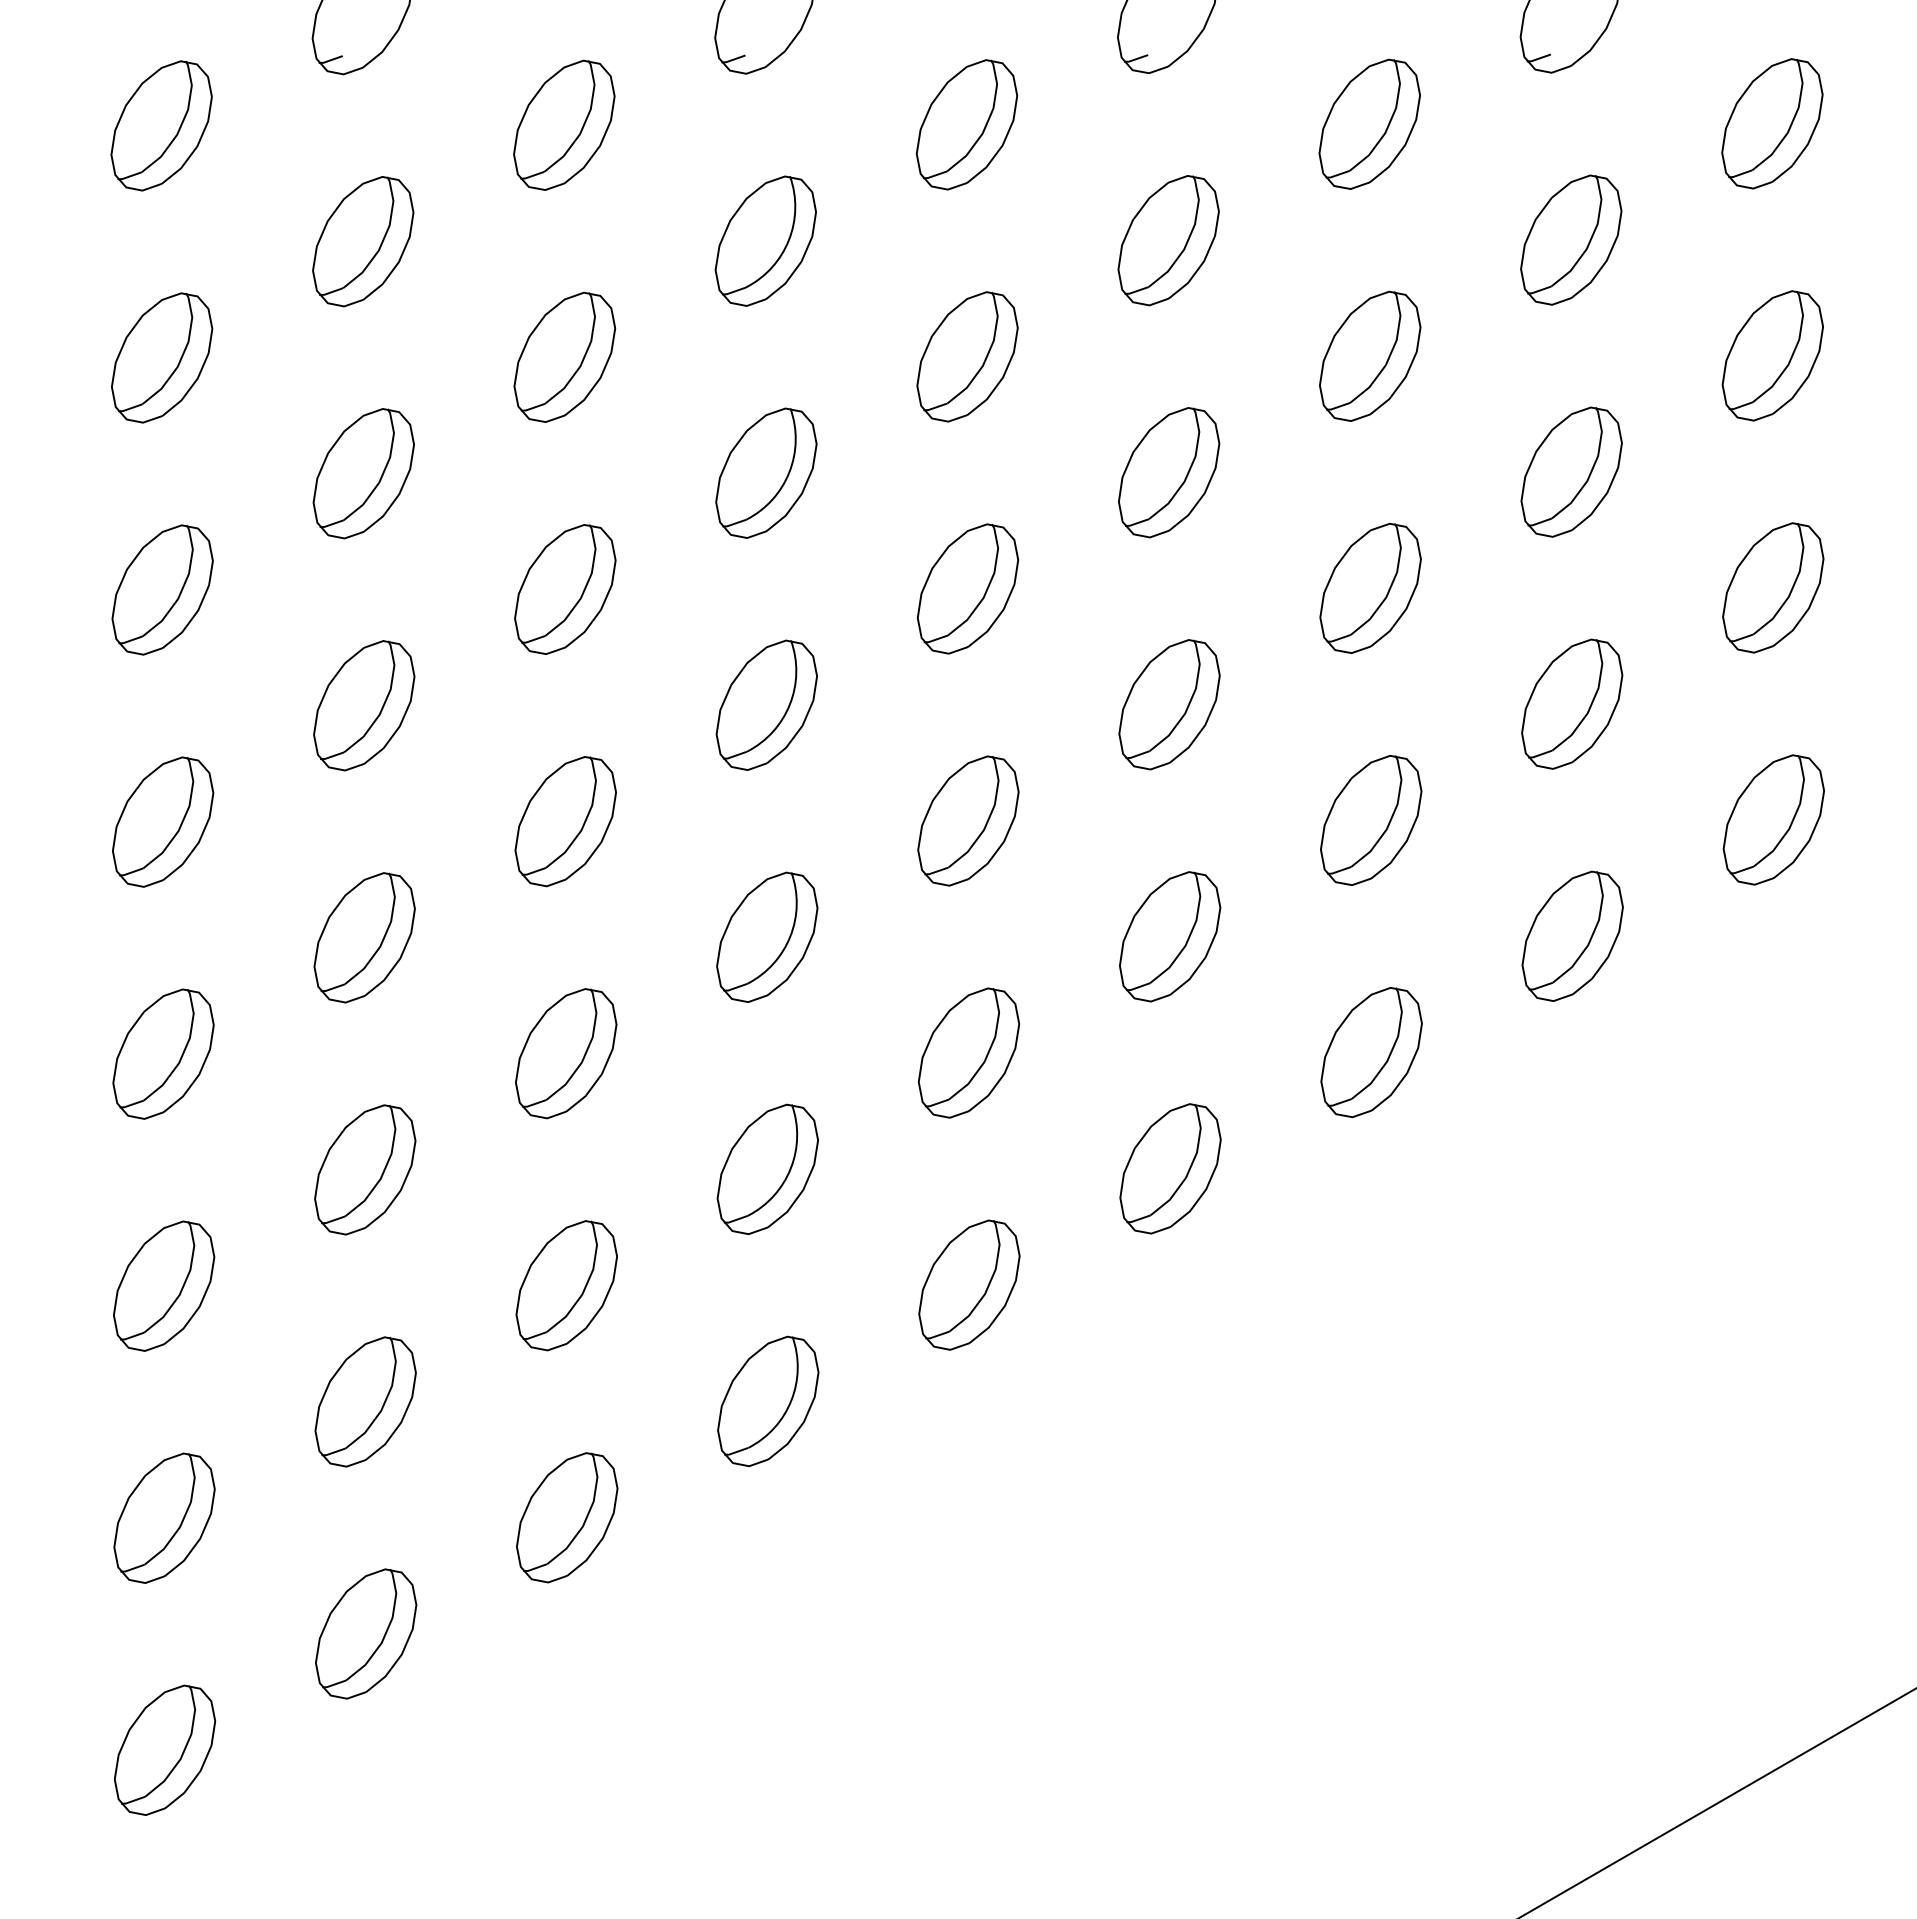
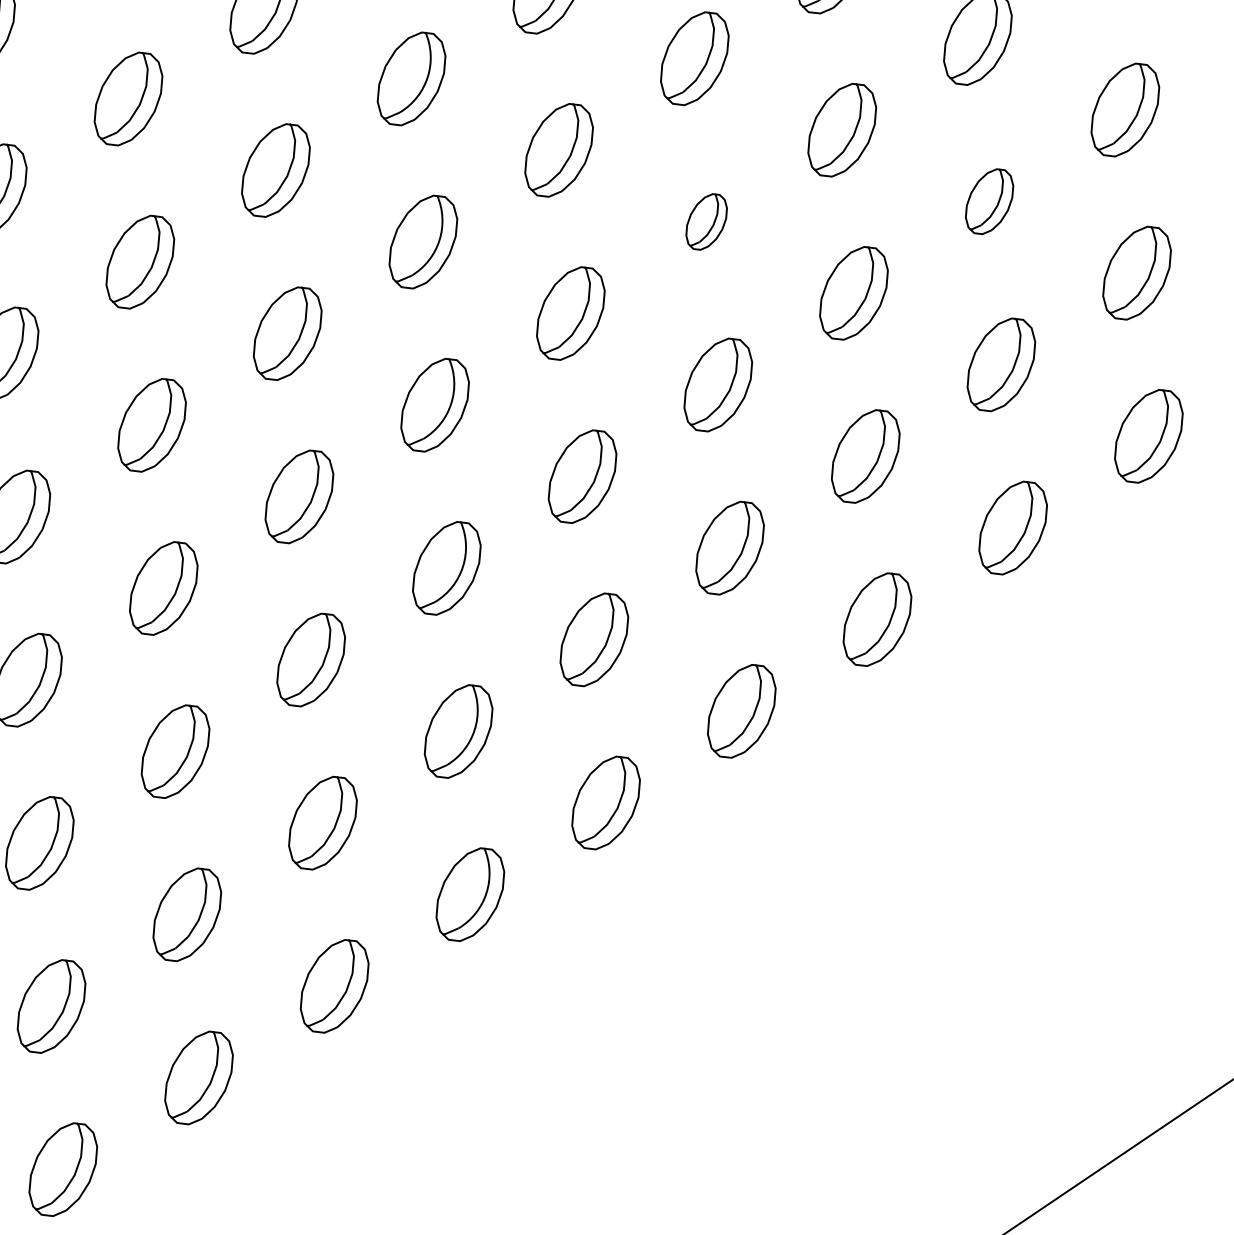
part: (1571, 471) -> (989, 201), size x0.7
part: (1169, 472) -> (706, 221), size x0.6

